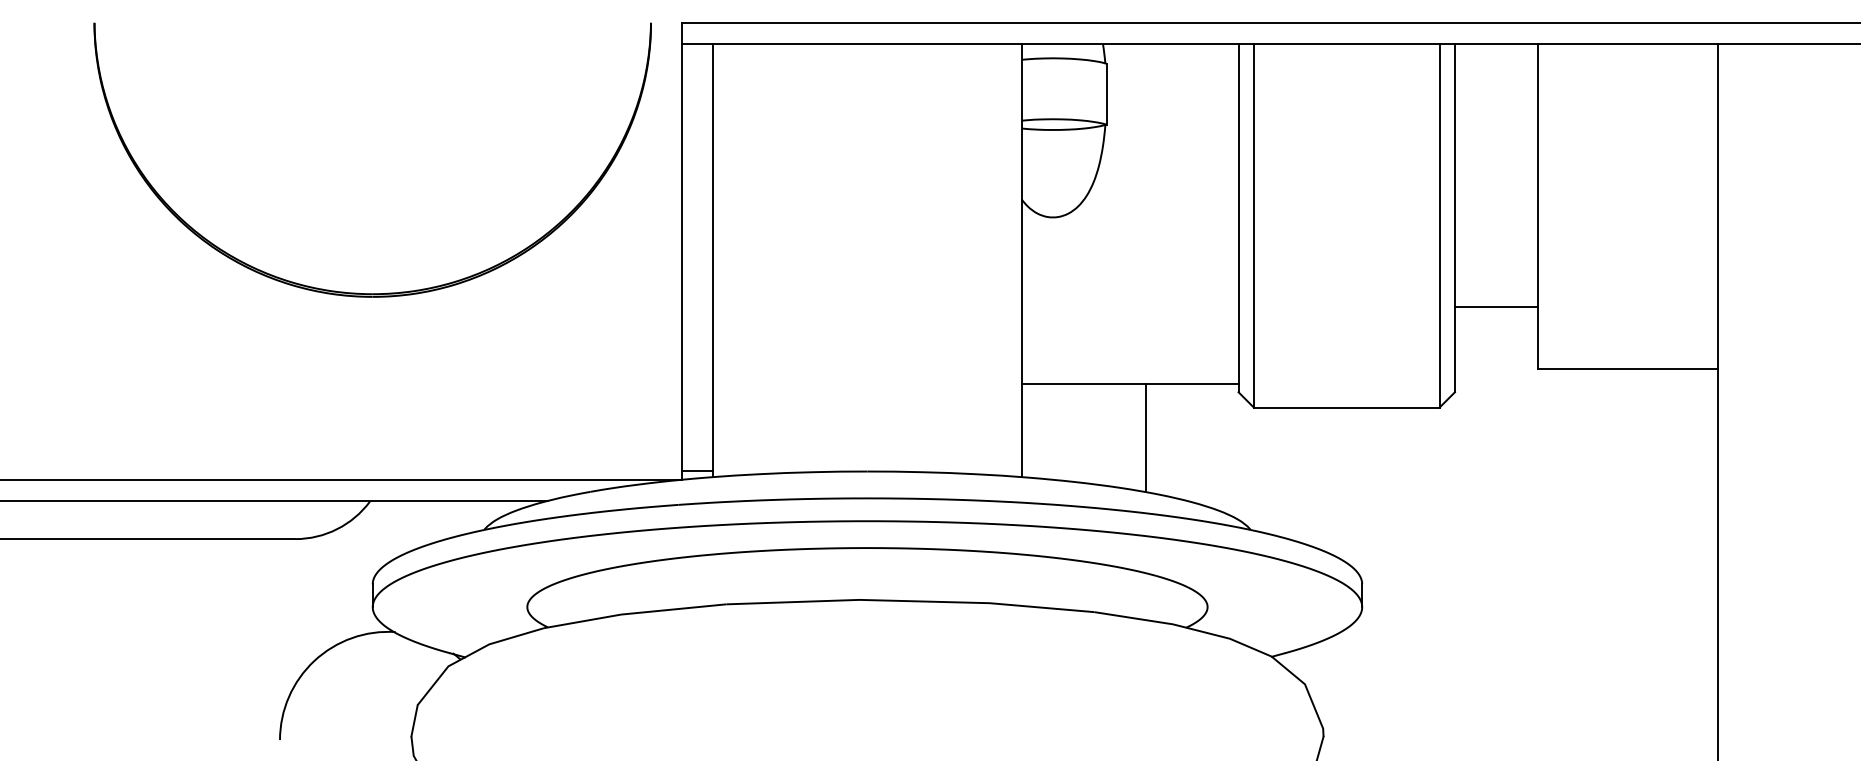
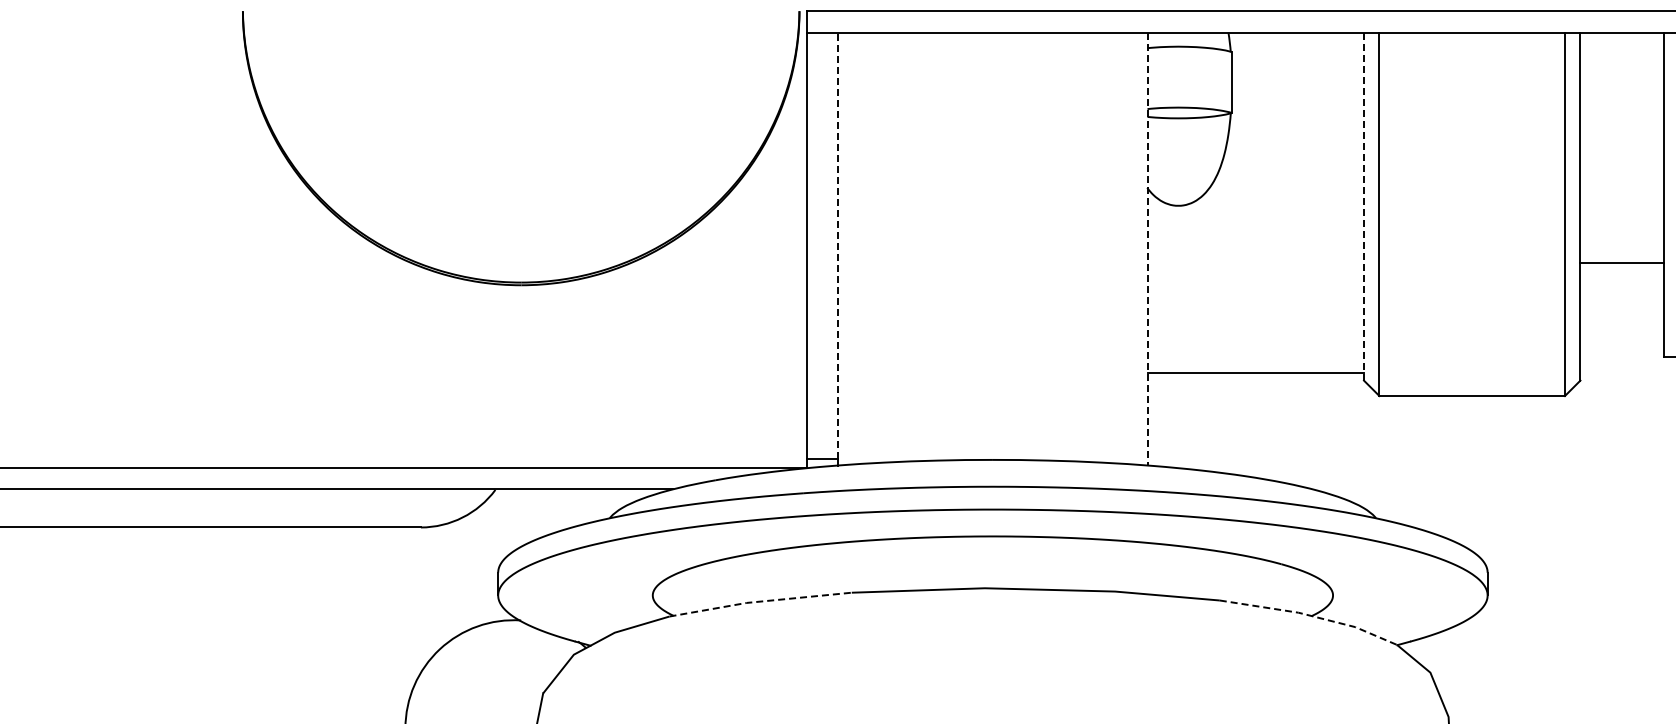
line: (1238, 218) -> (1363, 206), solid -> dashed
line: (712, 256) -> (837, 244), solid -> dashed
line: (1022, 261) -> (1147, 249), solid -> dashed
part: (357, 292) -> (505, 280), moved
line: (1496, 307) -> (1621, 262), moved
line: (1145, 438) -> (1270, 426), removed
line: (634, 613) -> (759, 601), solid -> dashed
line: (1185, 627) -> (1310, 615), solid -> dashed

